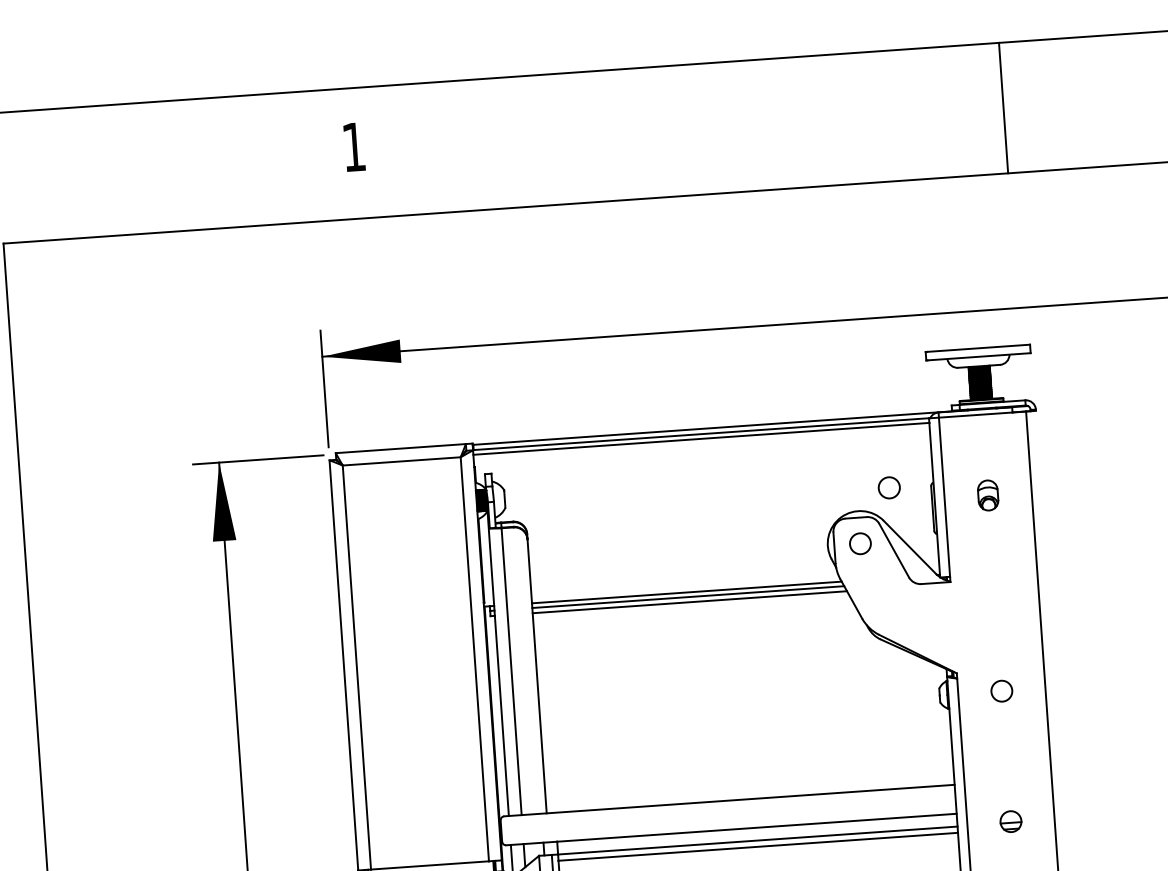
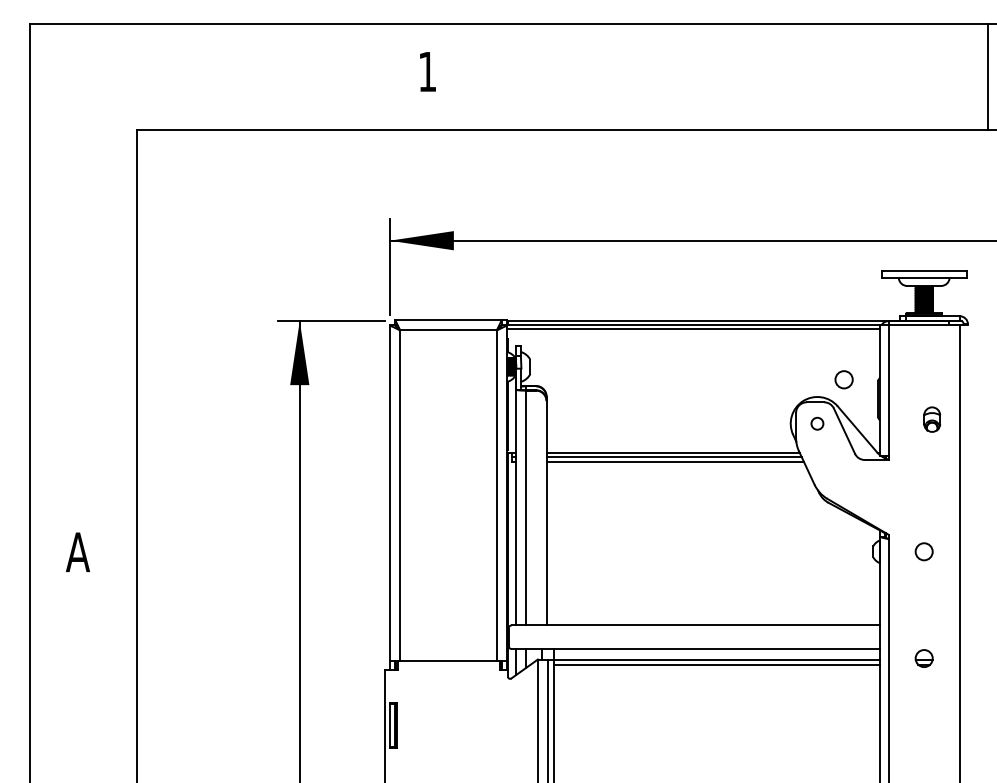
line: (1003, 107) -> (987, 76), moved
part: (988, 495) -> (932, 419), moved
circle: (860, 543) -> (817, 423), size x0.7

